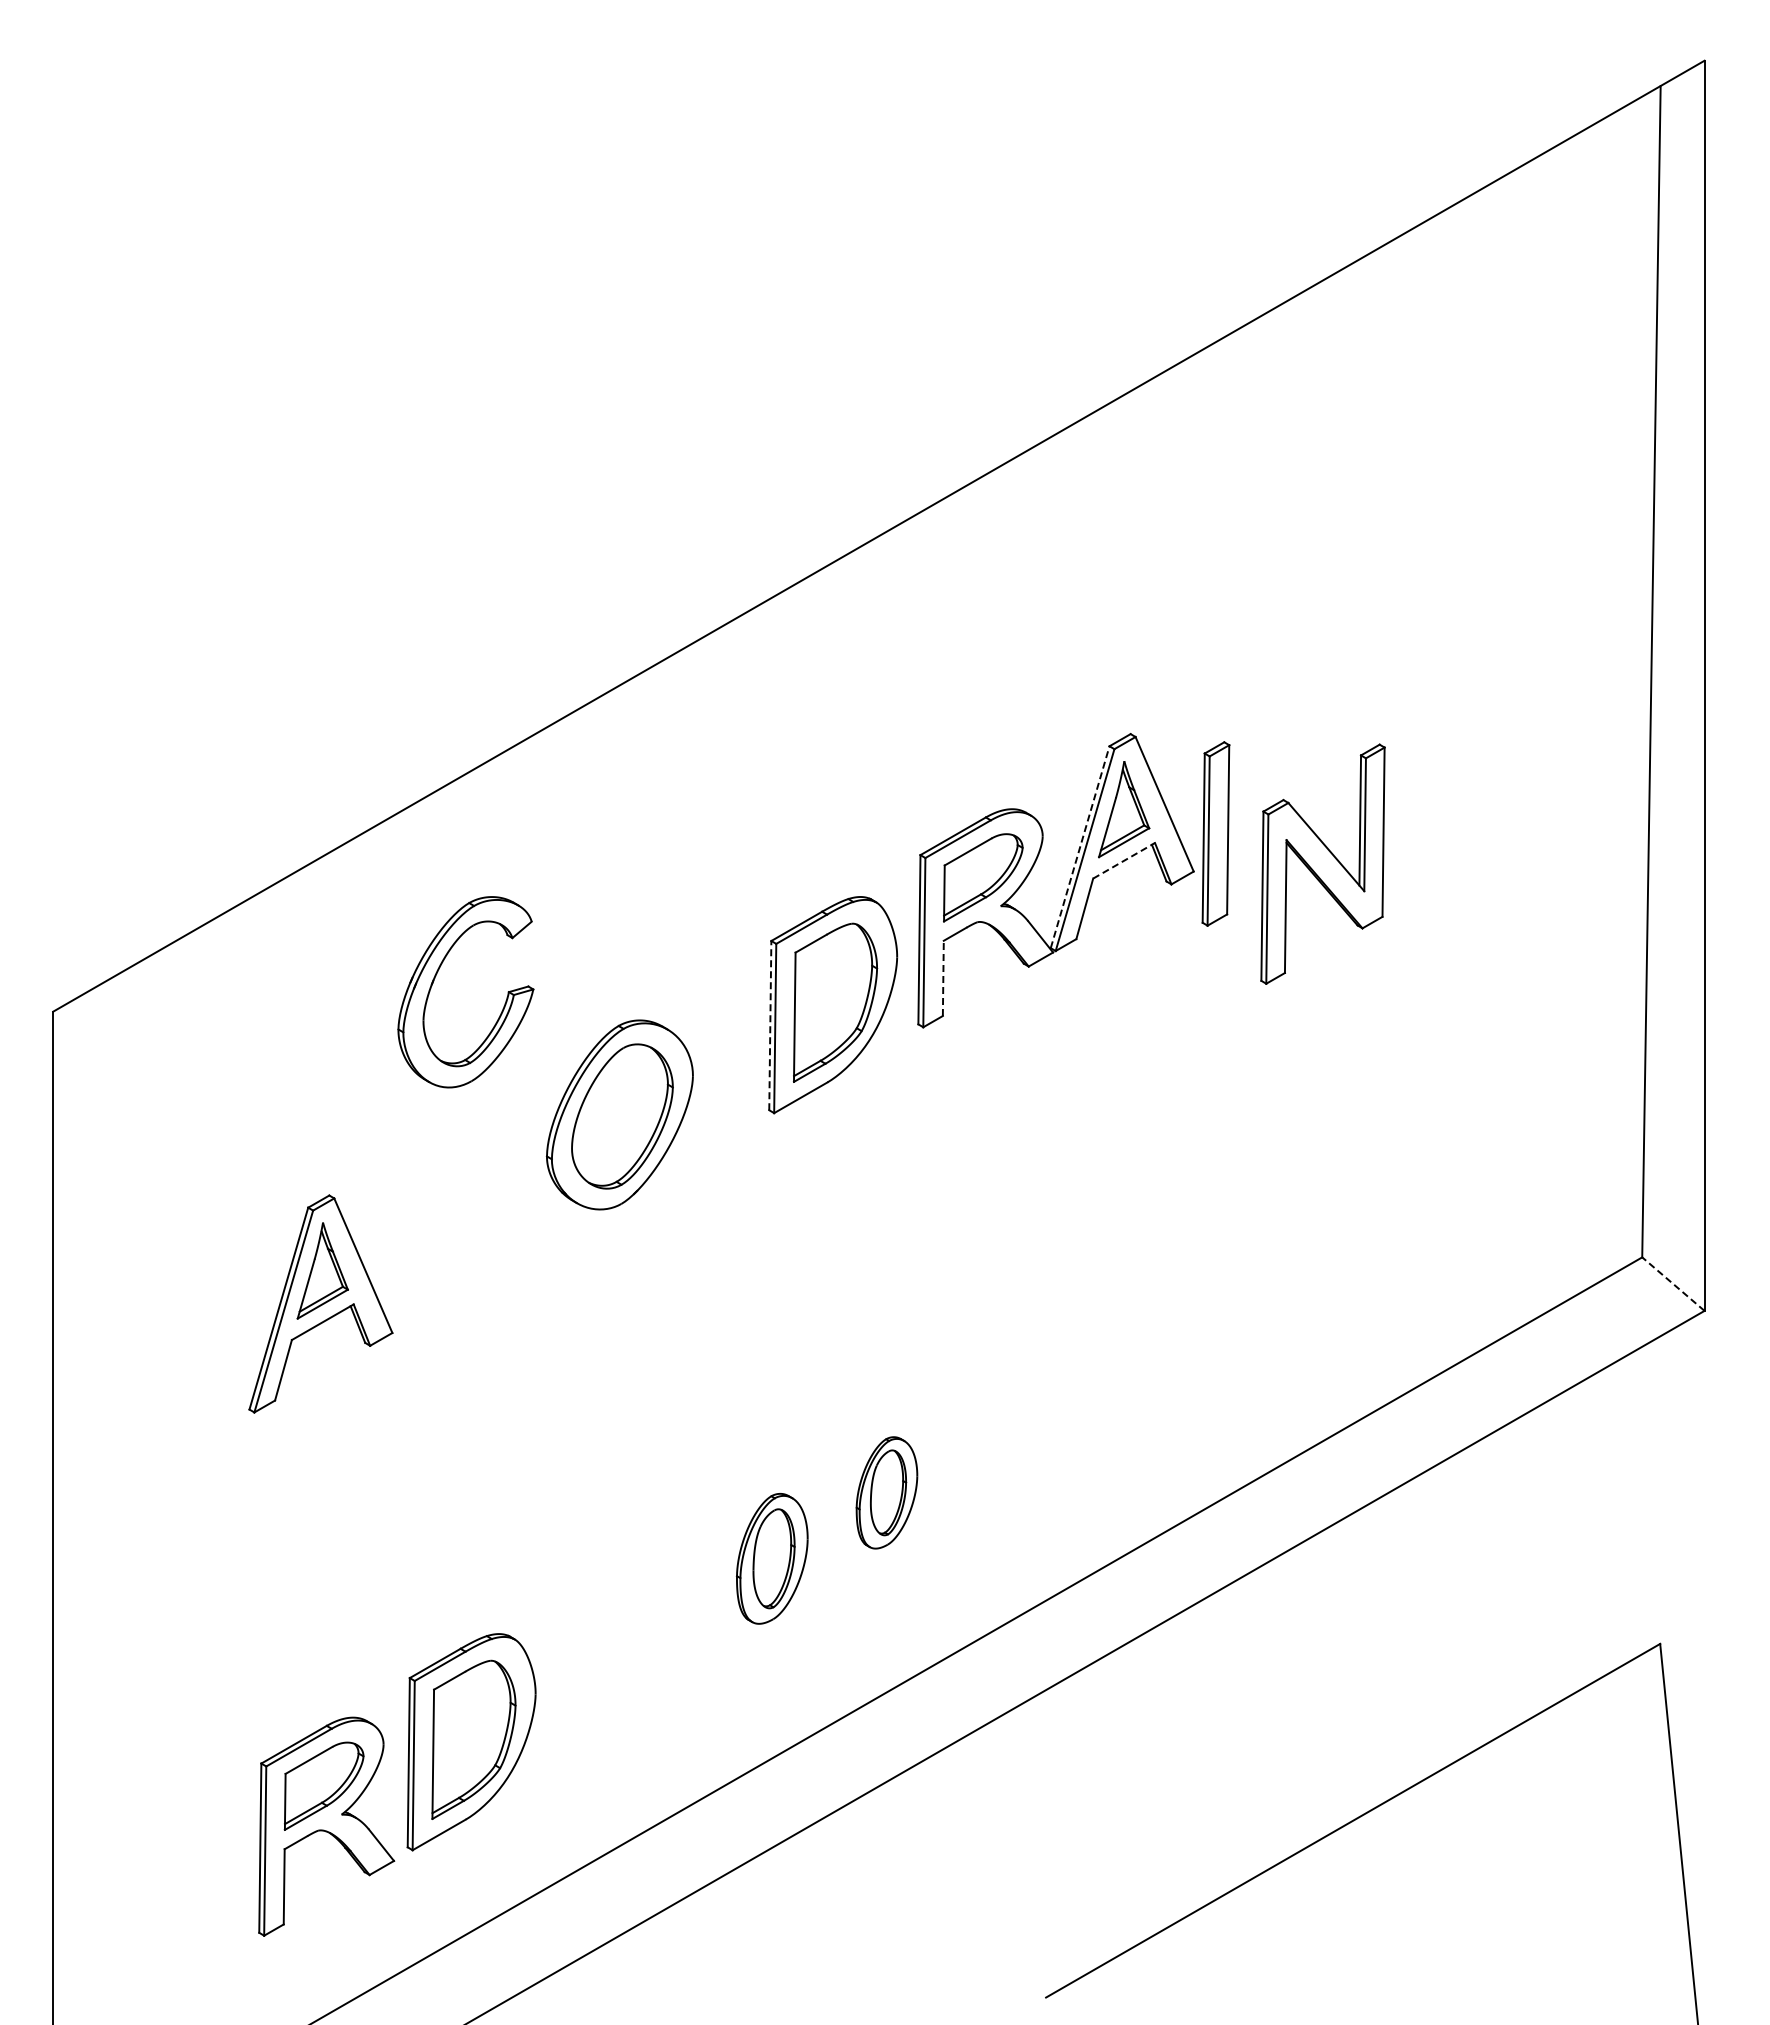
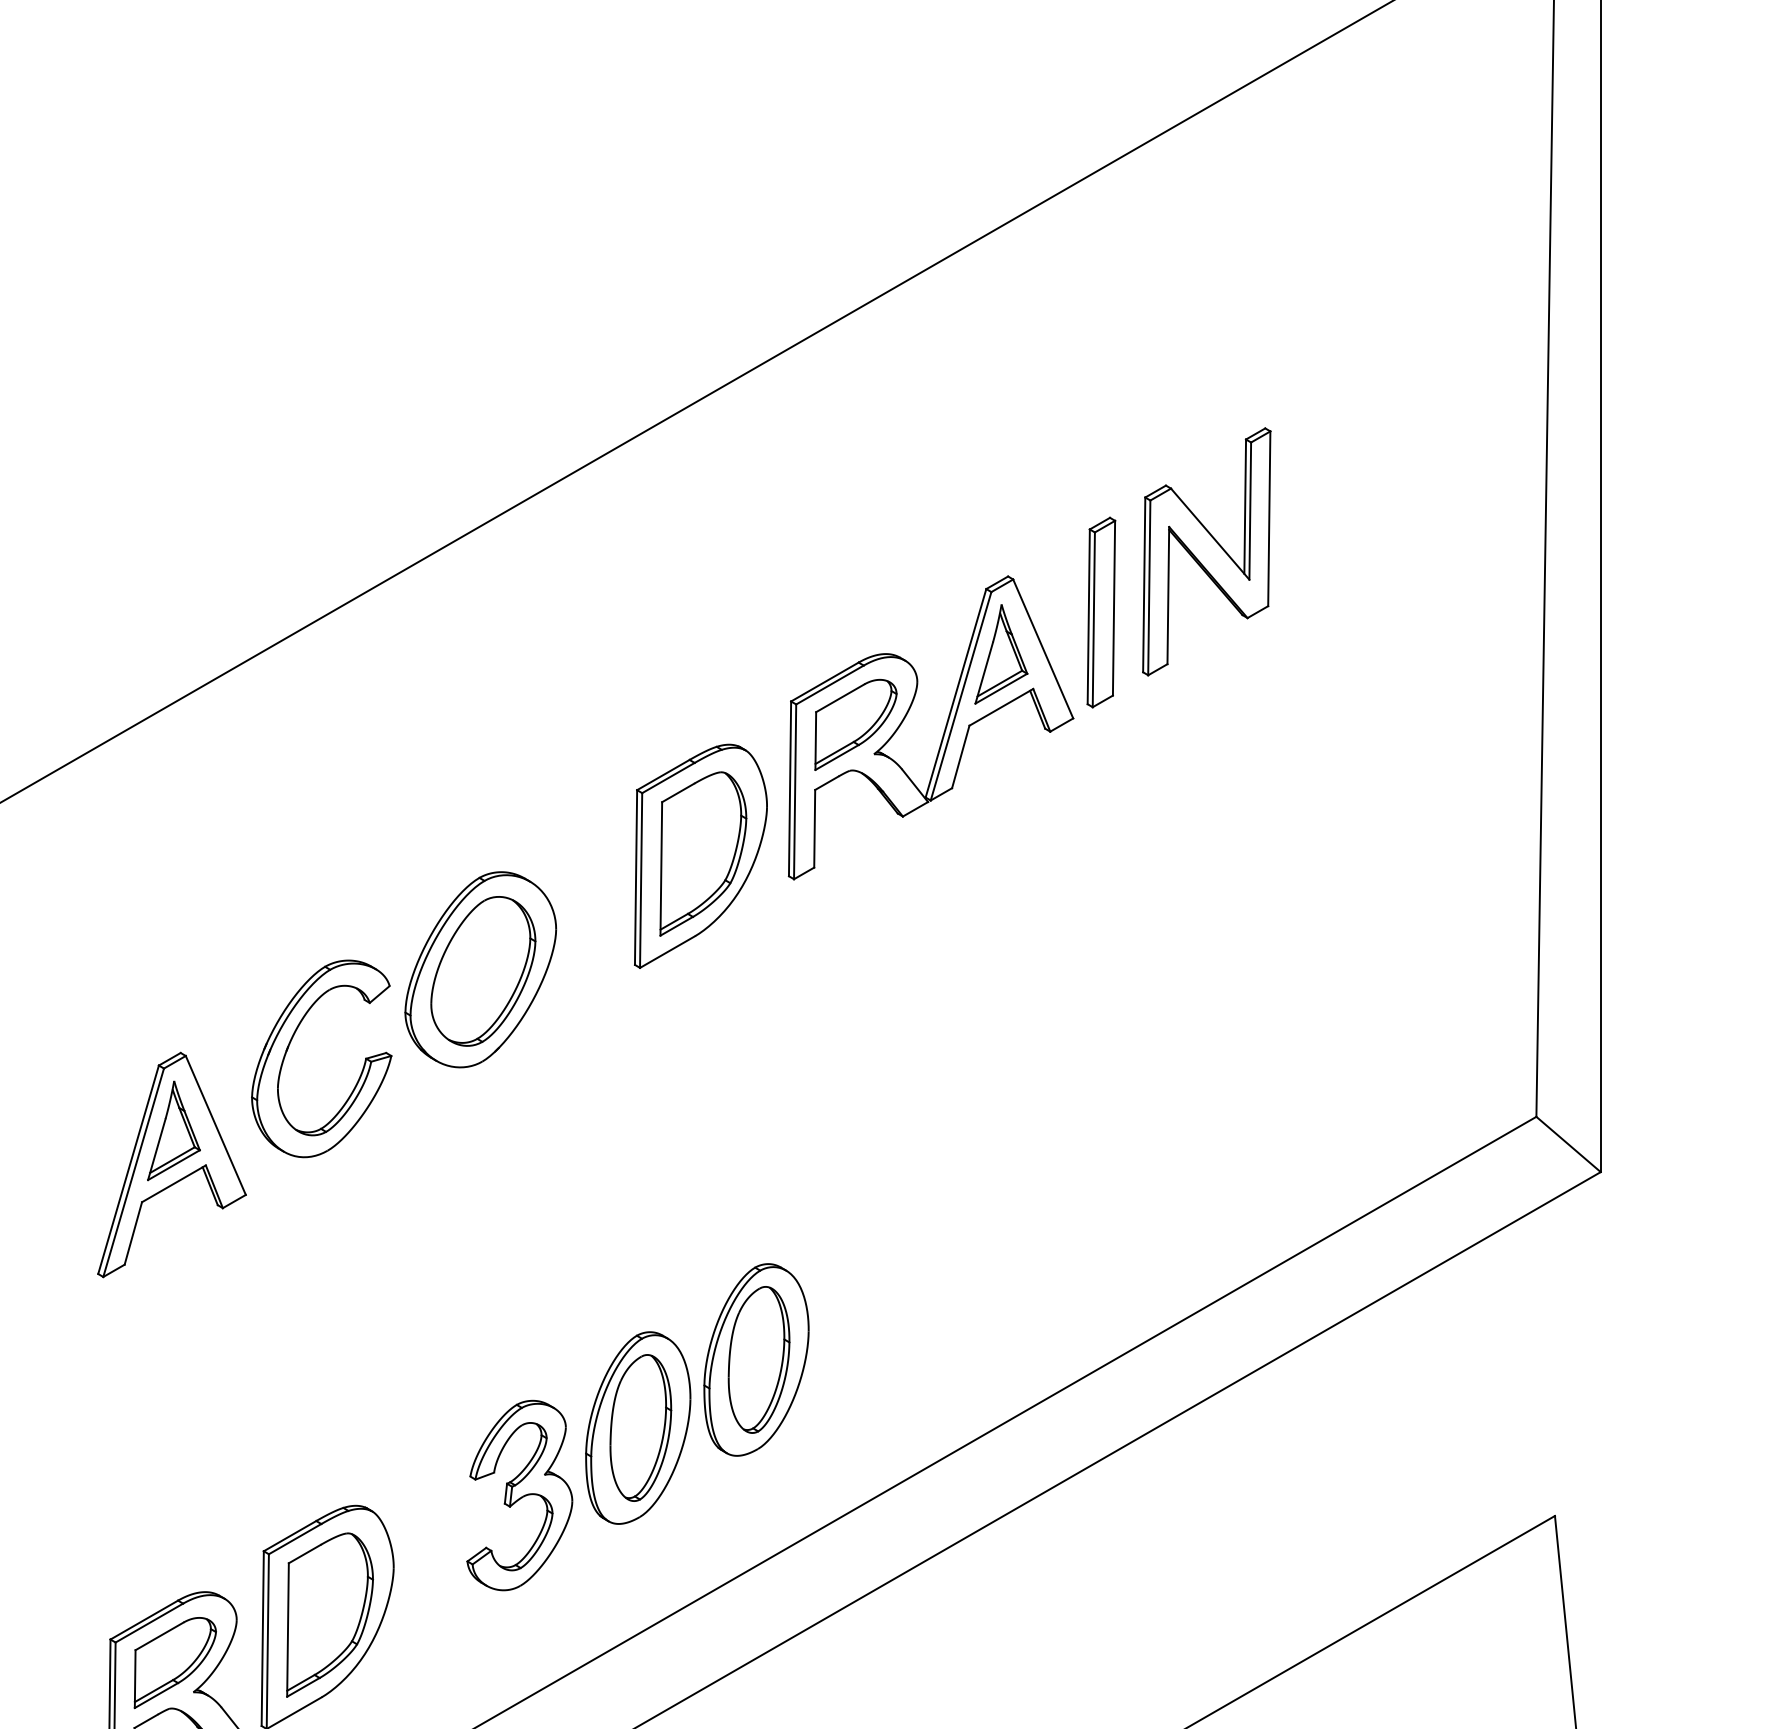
part: (1215, 833) -> (1100, 612), moved
line: (1080, 846) -> (956, 692), dashed -> solid
line: (1124, 860) -> (1001, 707), dashed -> solid
part: (1322, 863) -> (1206, 551), moved
line: (943, 978) -> (814, 828), dashed -> solid
part: (434, 981) -> (289, 1047), moved
line: (770, 1025) -> (636, 877), dashed -> solid
line: (1673, 1283) -> (1568, 1143), dashed -> solid
part: (886, 1492) -> (756, 1359), size x1.67
part: (771, 1558) -> (637, 1427), size x1.43
part: (657, 1623) -> (519, 1494), added

